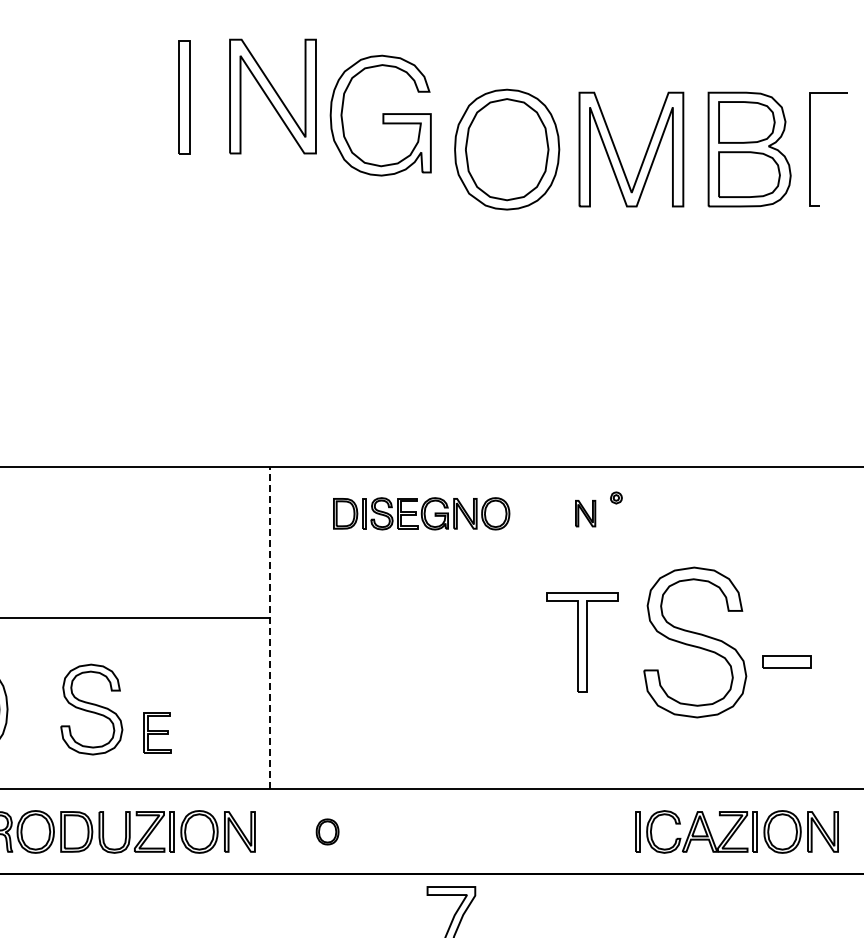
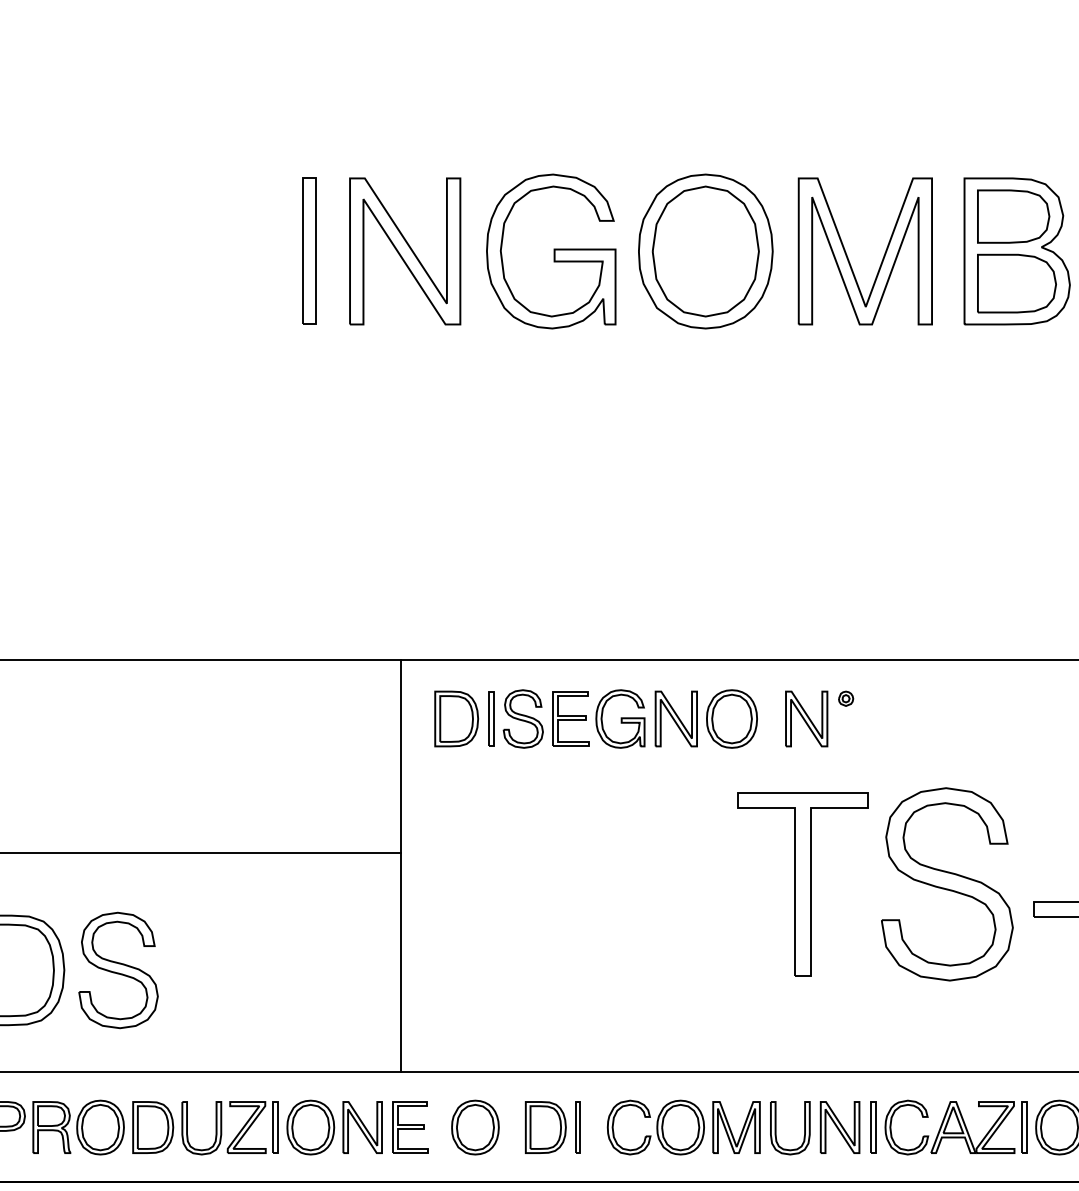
part: (272, 96) -> (404, 251), moved
part: (184, 97) -> (309, 251), moved
part: (380, 115) -> (550, 251), moved
part: (421, 513) -> (595, 718), size x1.43
part: (585, 513) -> (806, 718), size x1.67
line: (269, 628) -> (400, 866), dashed -> solid
part: (582, 642) -> (802, 884), size x1.43
part: (91, 709) -> (118, 970), moved
part: (157, 732) -> (410, 1127), moved
part: (327, 831) -> (475, 1127), size x1.67
part: (388, 831) -> (553, 1127), added
part: (528, 831) -> (733, 1127), added

